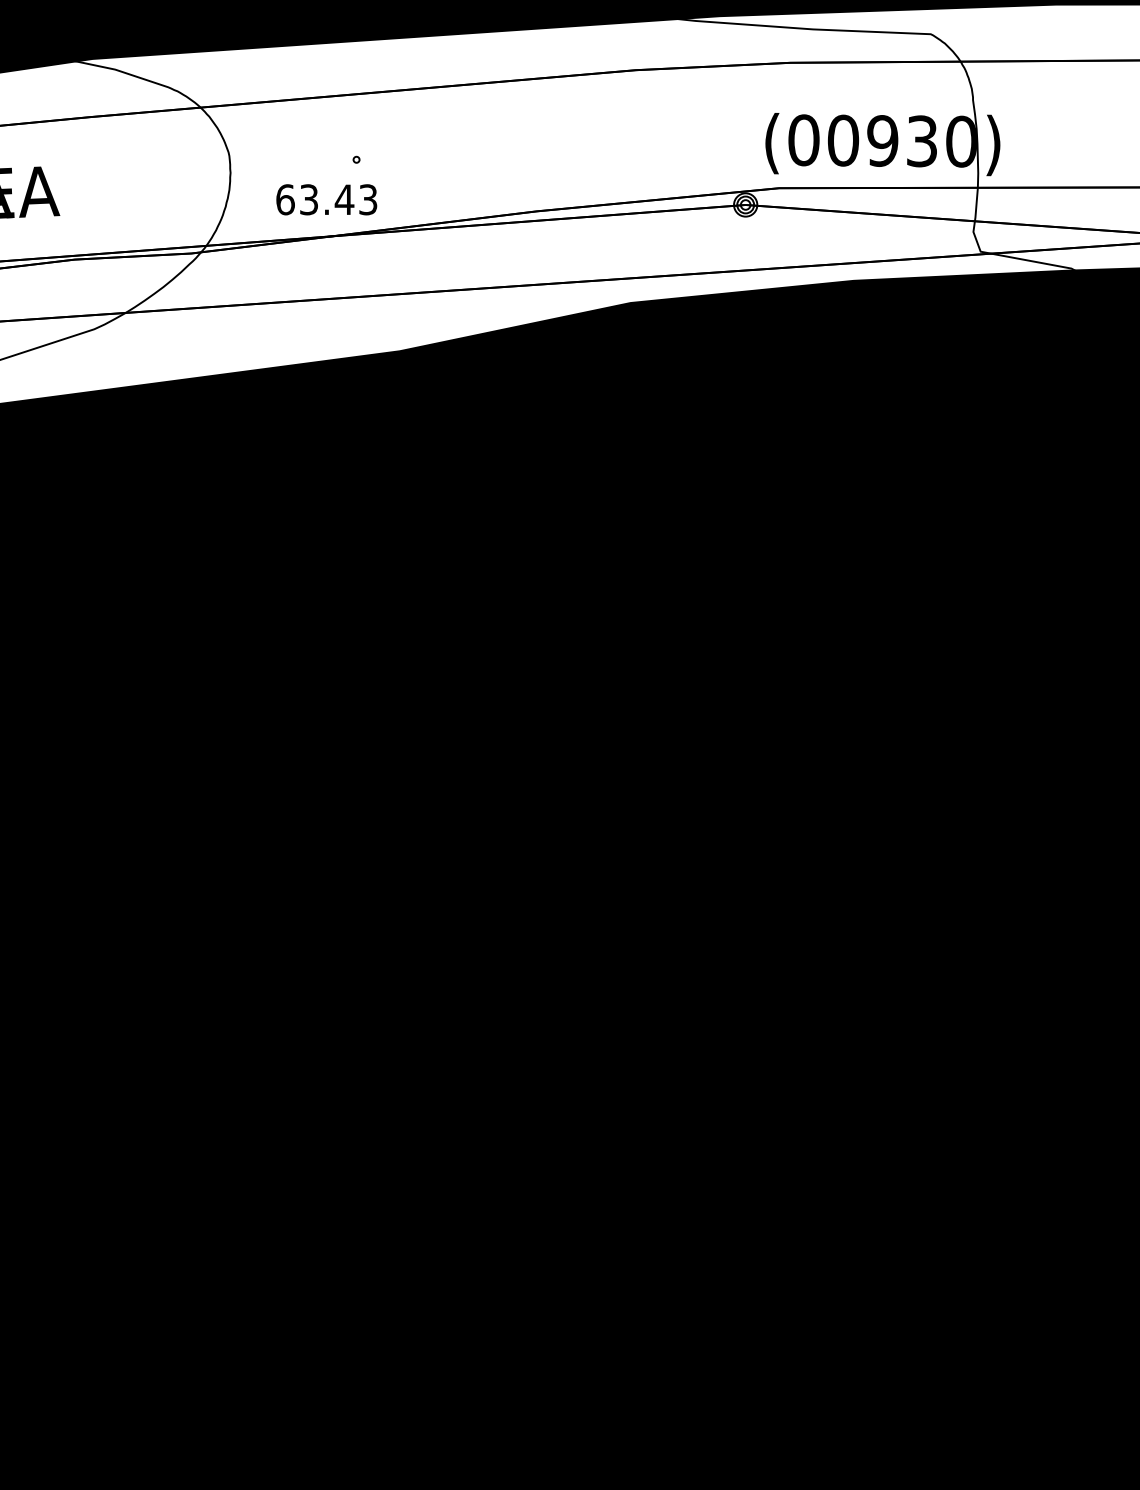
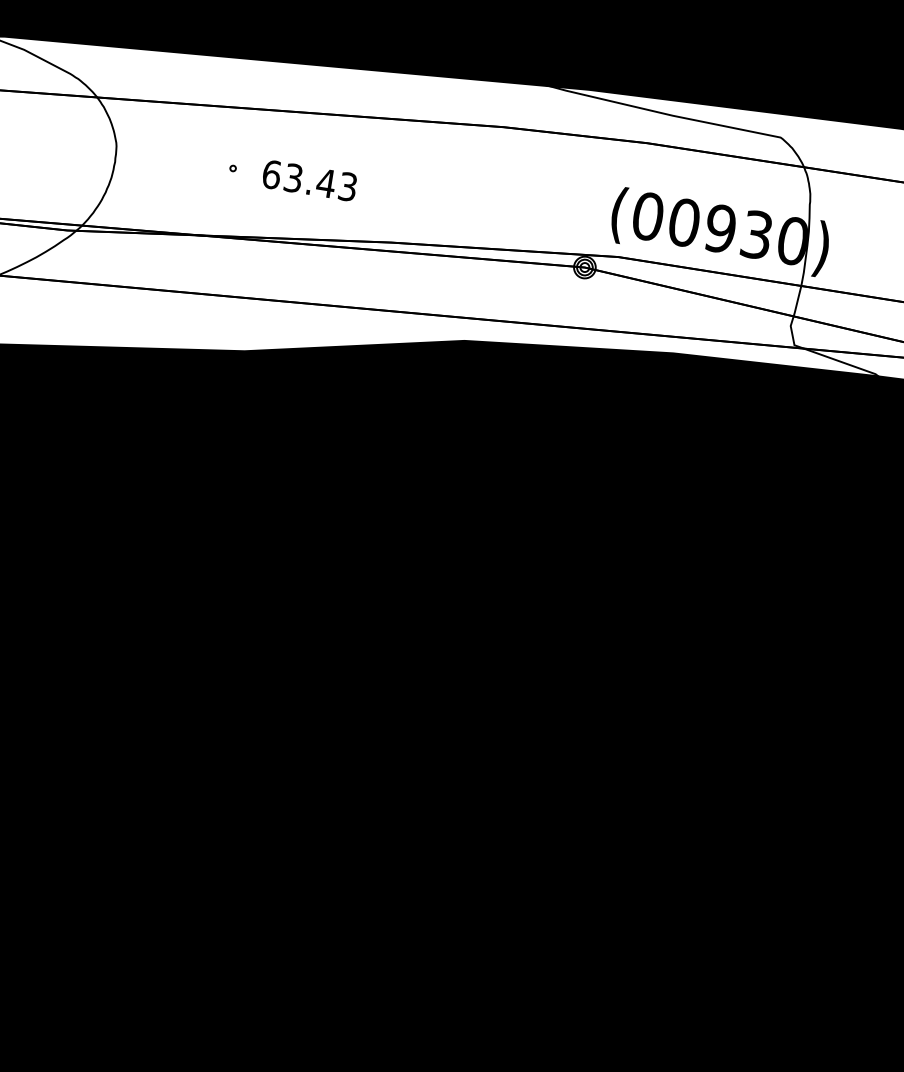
text: (326, 199) -> (309, 180), moved

